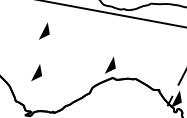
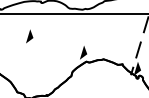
part: (37, 73) -> (29, 68), removed

